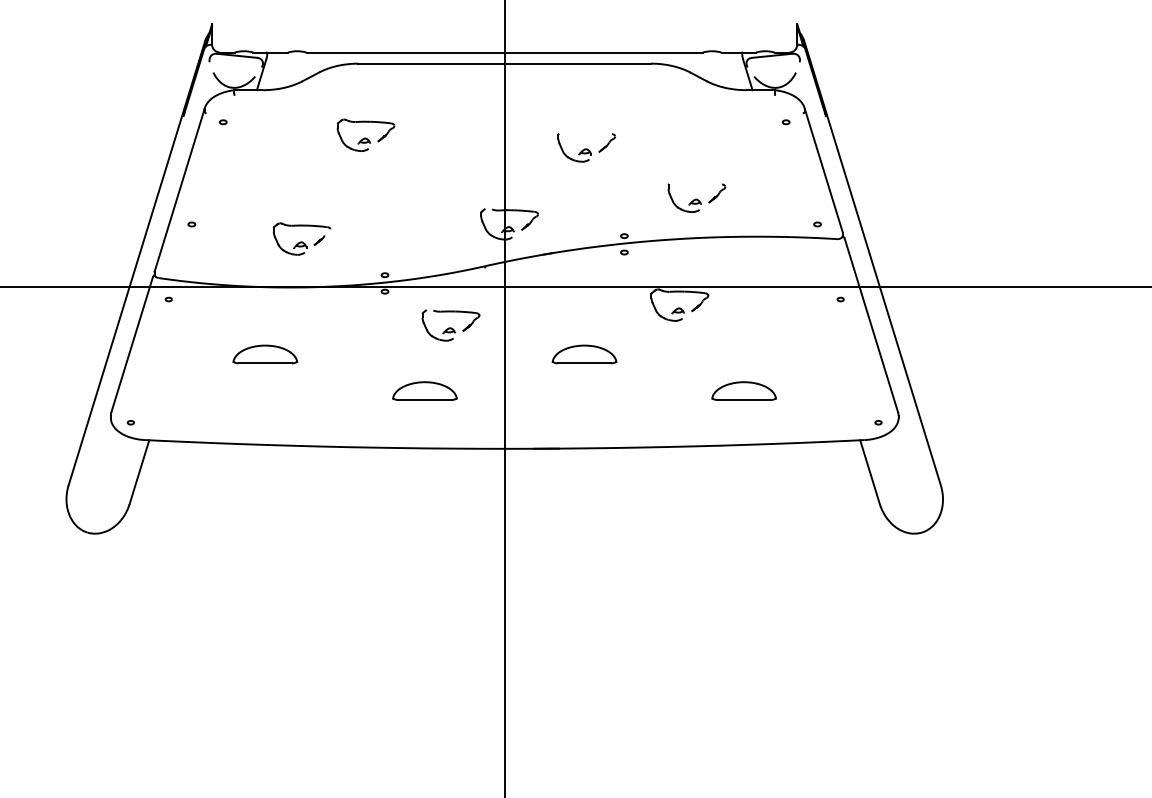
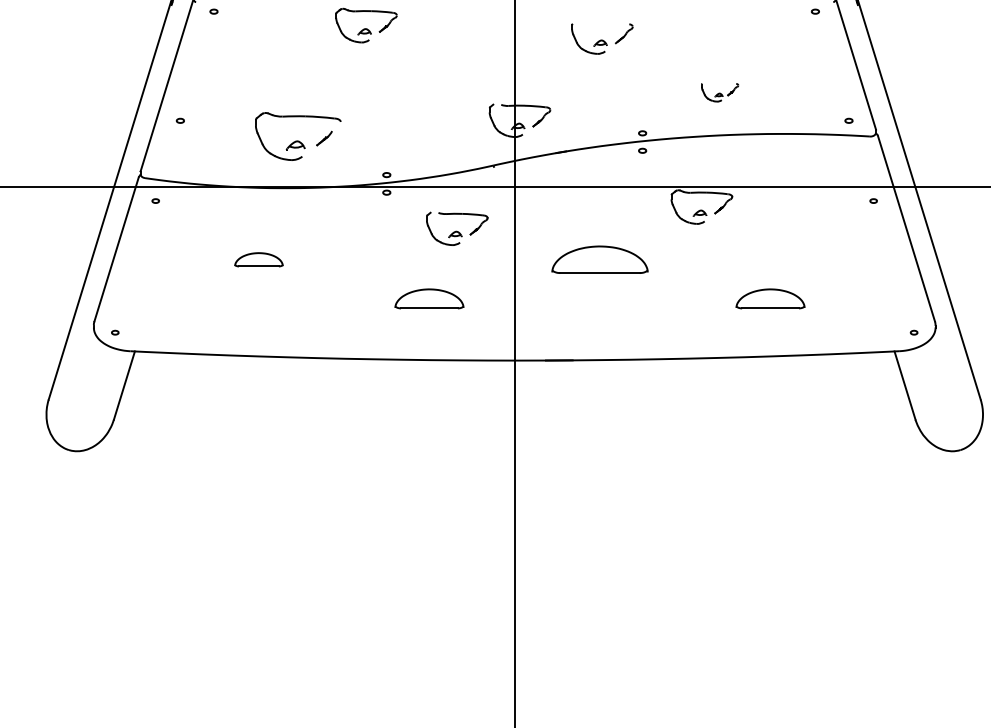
part: (696, 197) -> (719, 92), size x0.6
part: (301, 238) -> (297, 135), size x1.4
part: (265, 354) -> (259, 259), size x0.7
part: (584, 354) -> (599, 259), size x1.4

